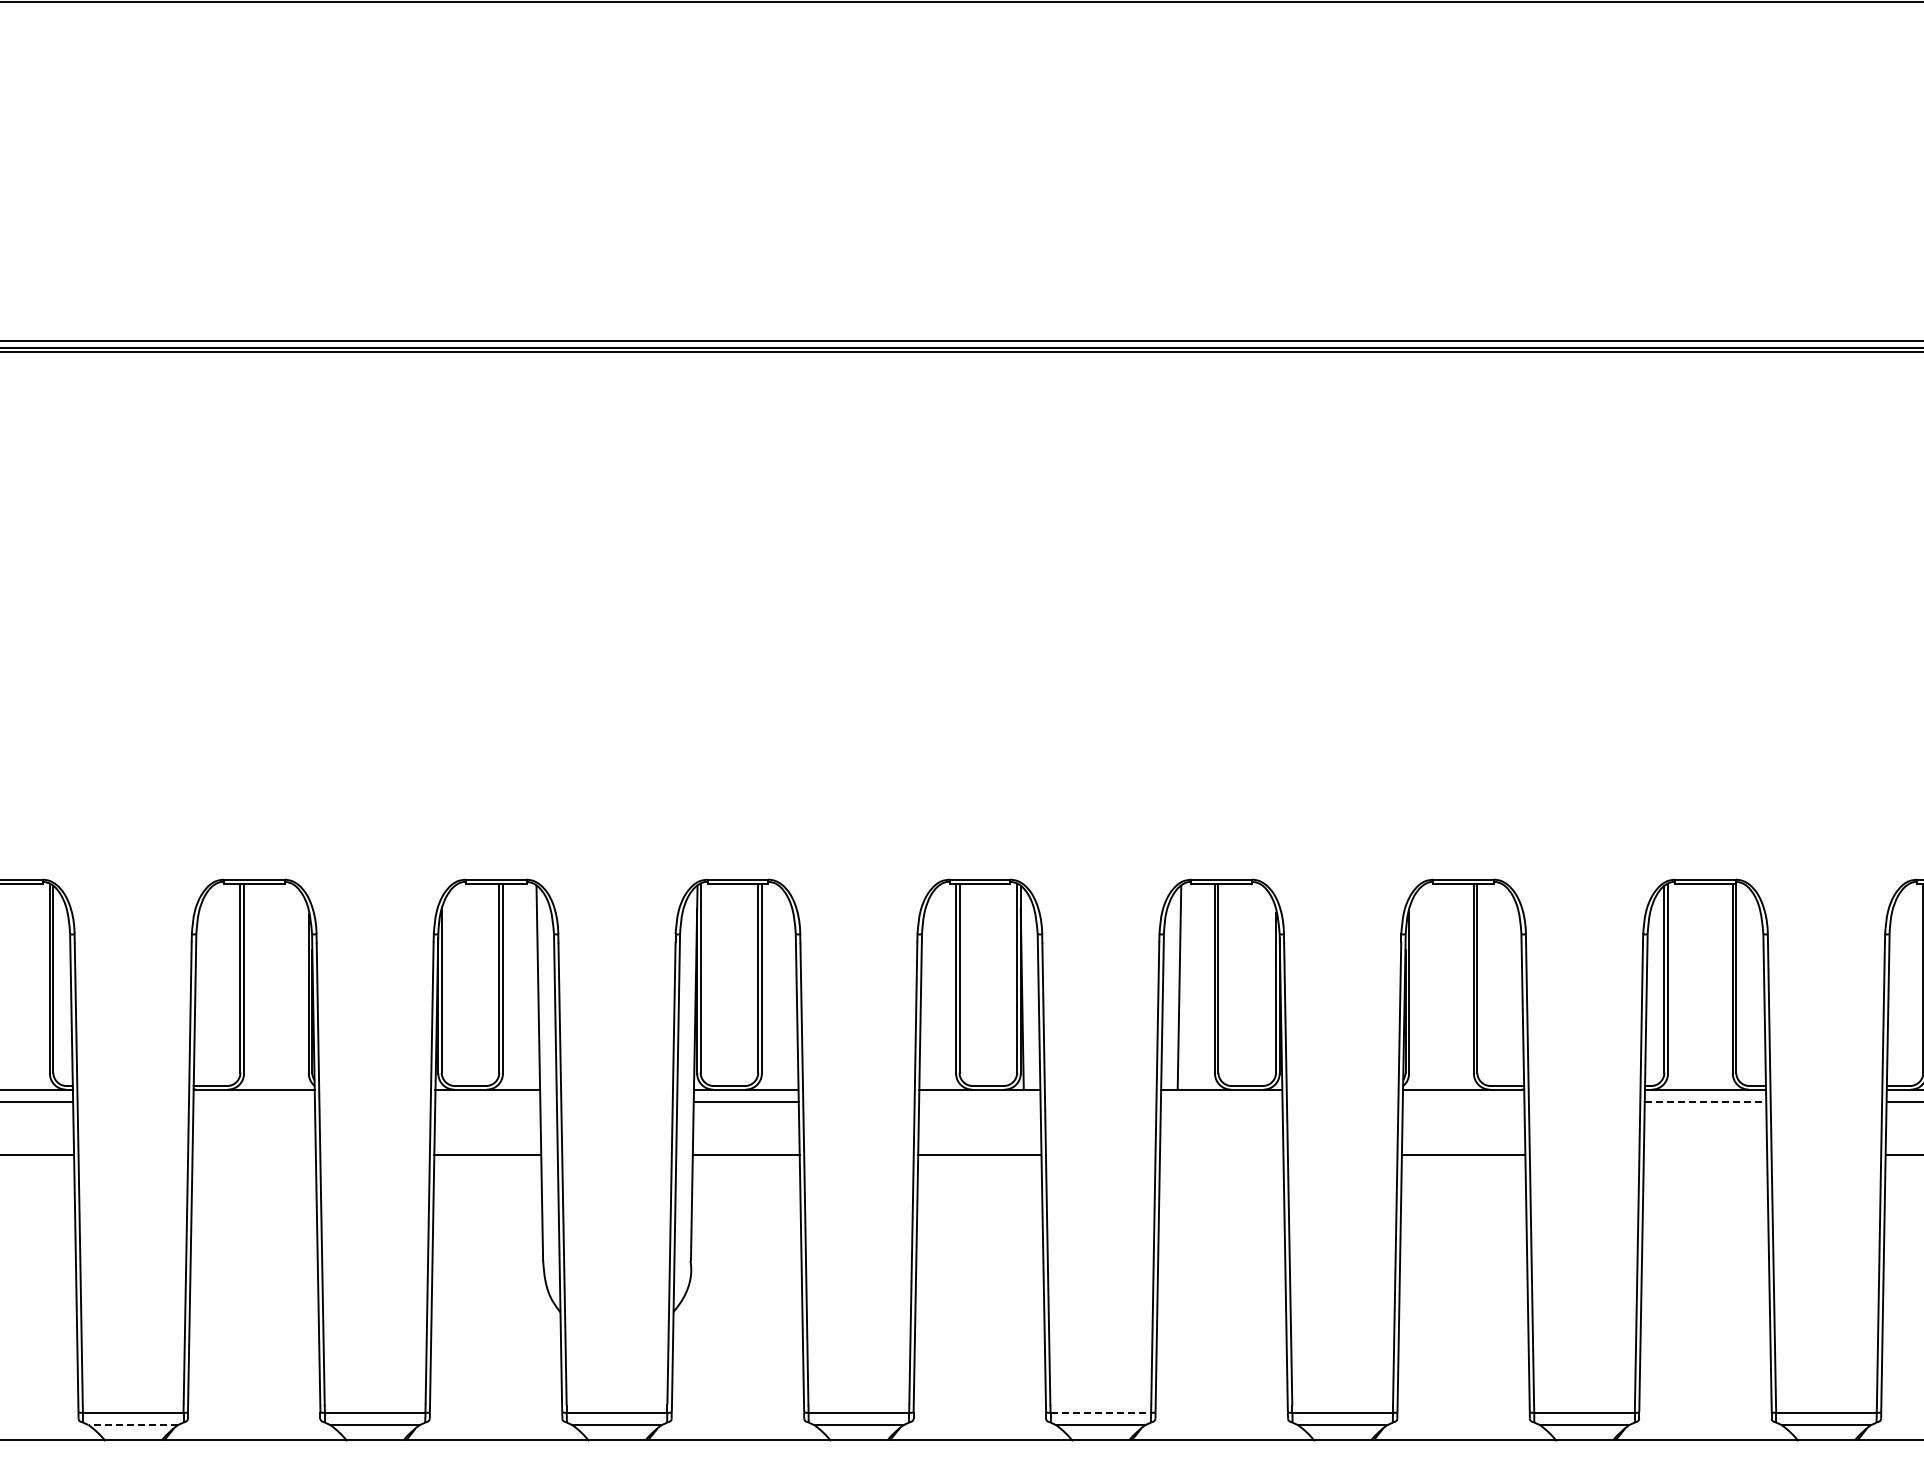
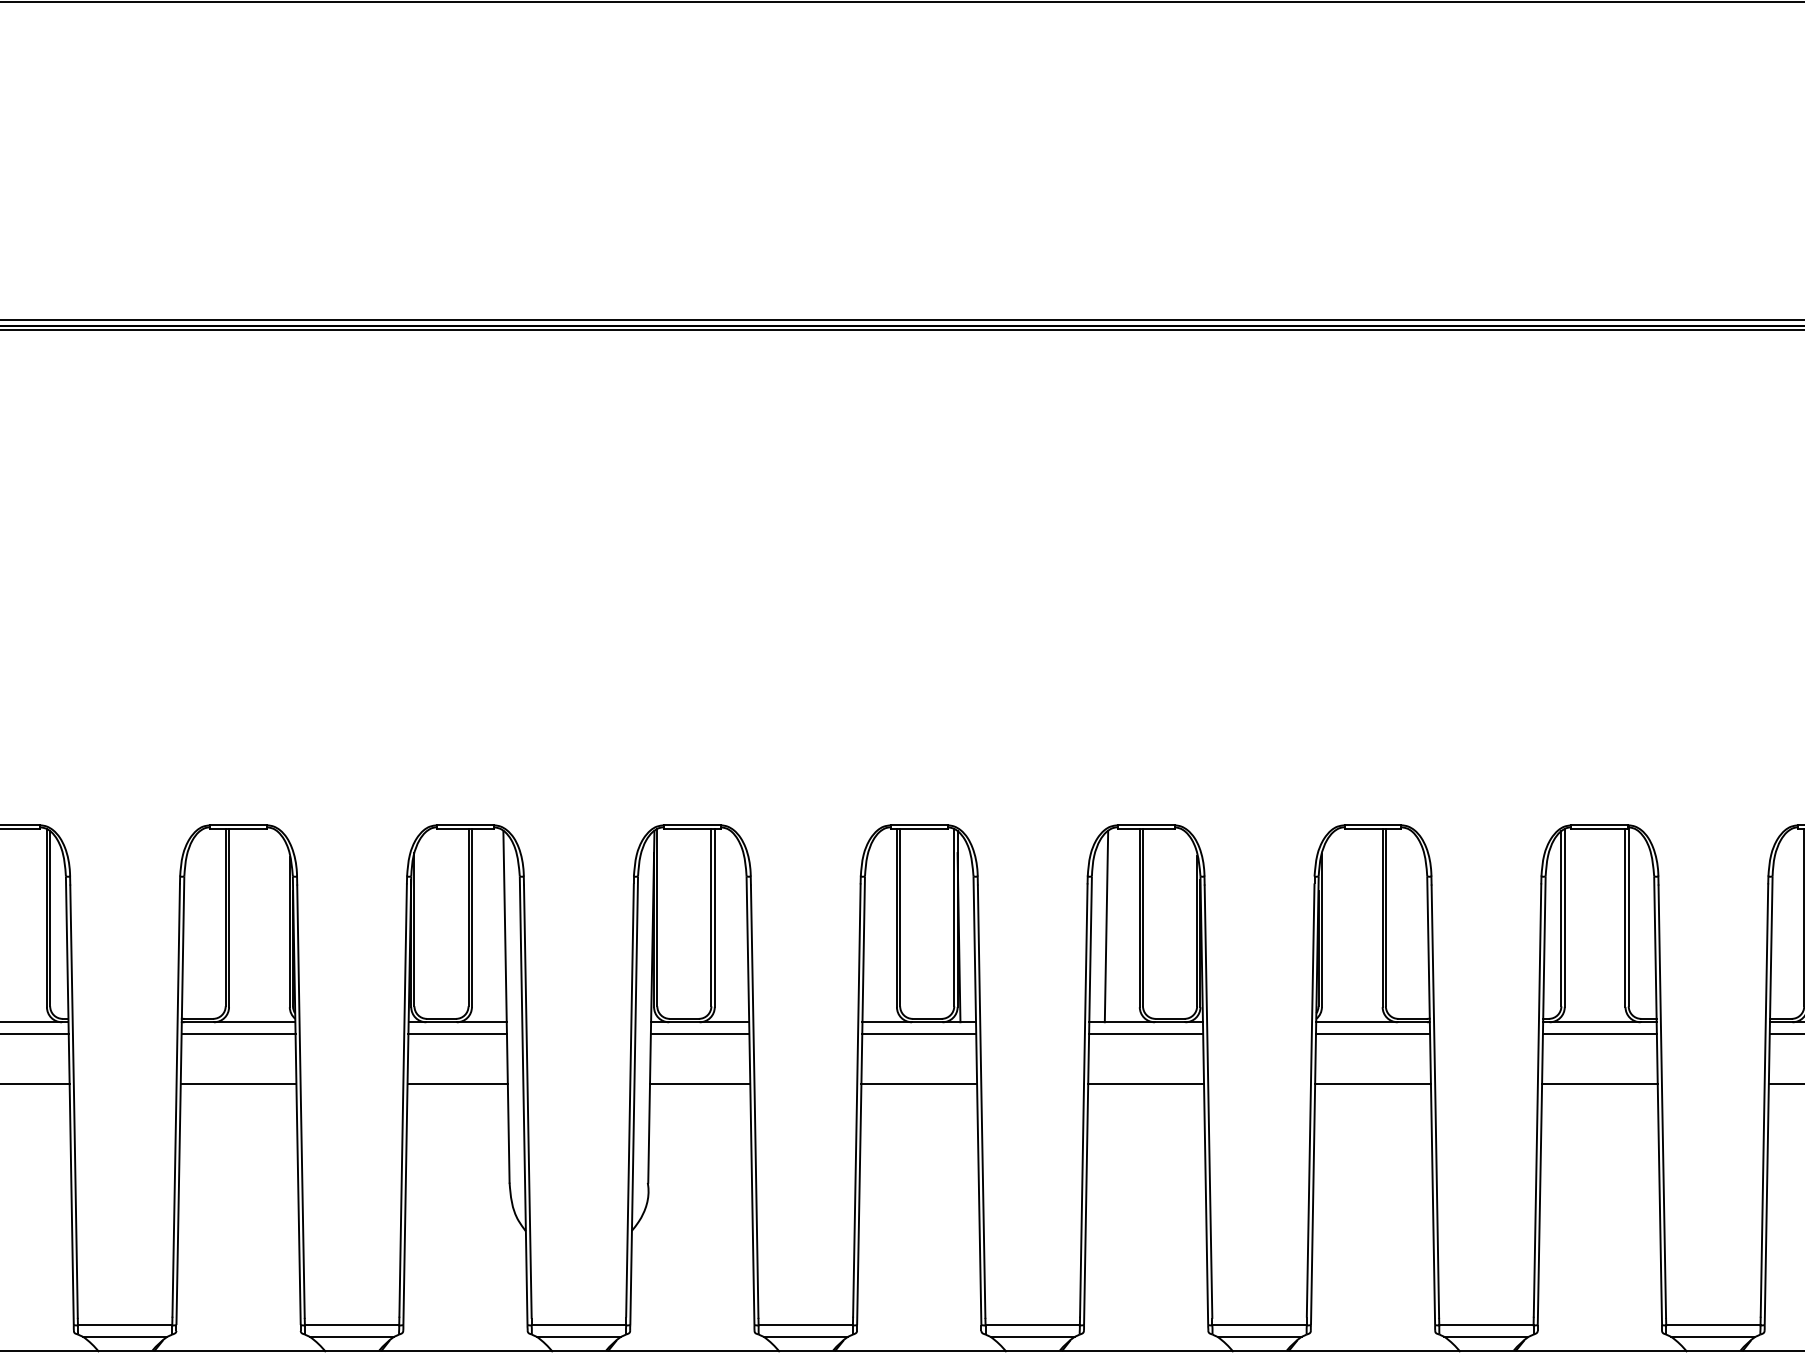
line: (253, 1101) -> (237, 1033), added
line: (487, 1101) -> (457, 1033), added
line: (979, 1101) -> (918, 1033), added
line: (1221, 1101) -> (1145, 1033), added
line: (1463, 1101) -> (1372, 1033), added
line: (1705, 1101) -> (1599, 1033), dashed -> solid
line: (253, 1155) -> (237, 1084), added
line: (1221, 1155) -> (1145, 1084), added
line: (1705, 1155) -> (1599, 1084), added
line: (1101, 1412) -> (1033, 1325), dashed -> solid
line: (133, 1424) -> (125, 1336), dashed -> solid

